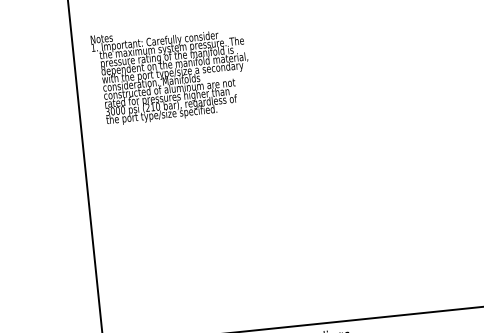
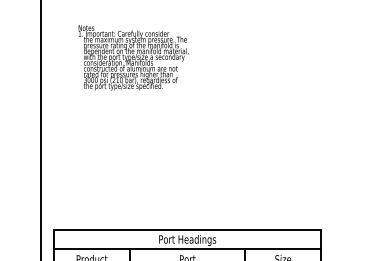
text: (171, 73) -> (133, 57), moved

